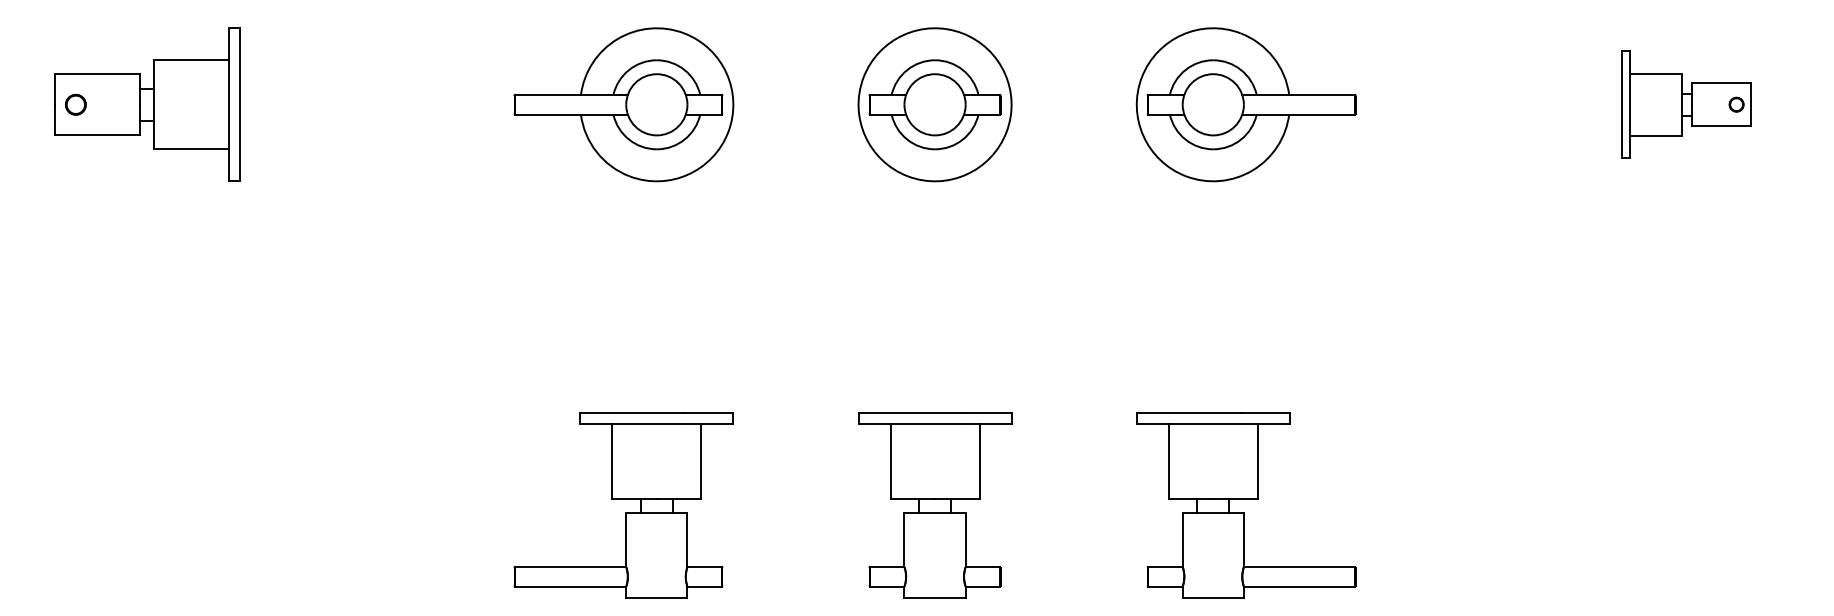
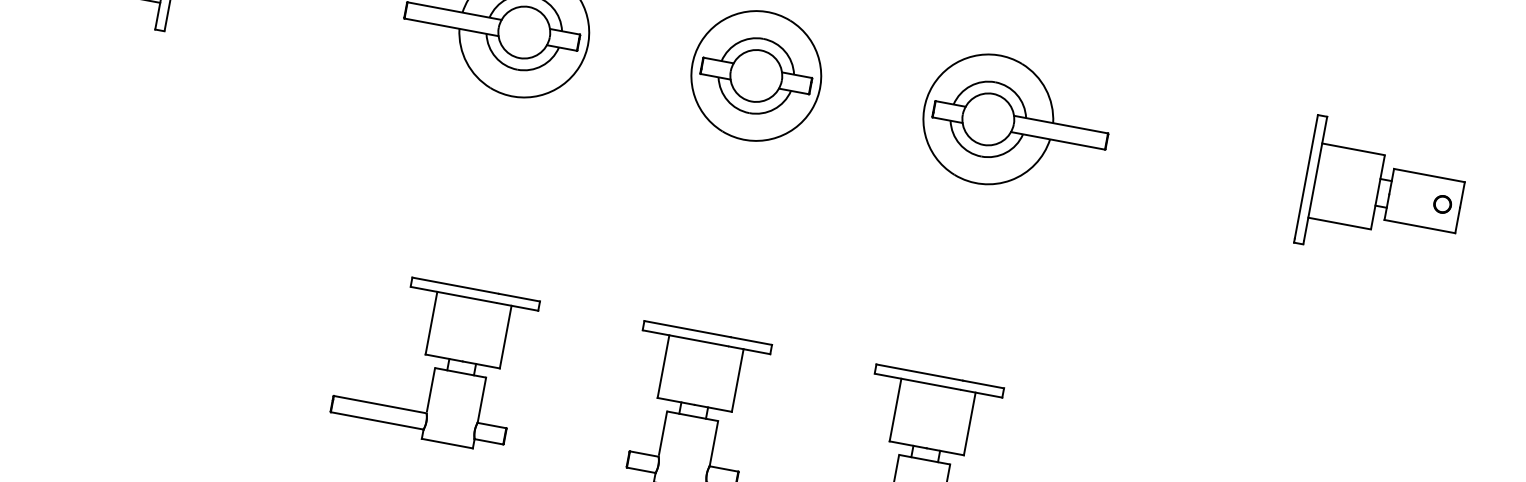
part: (1686, 104) -> (1382, 193), size x1.43

